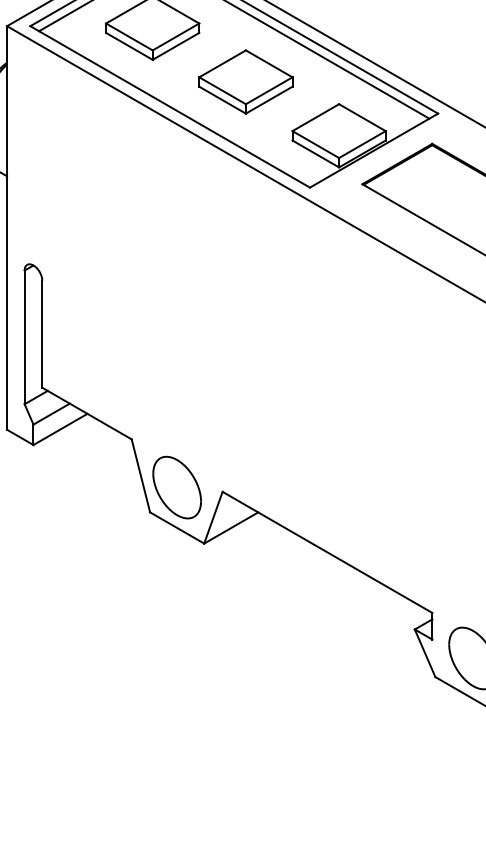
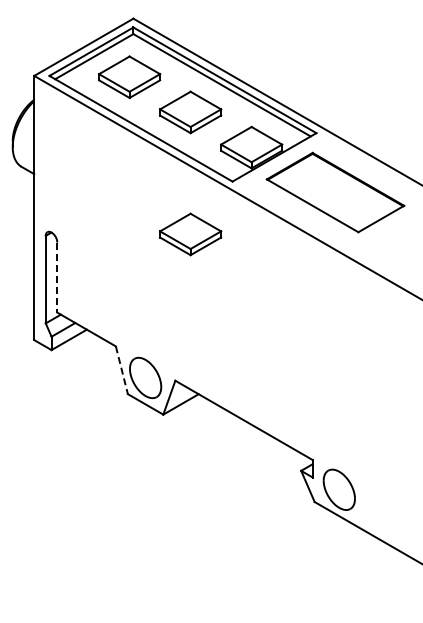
part: (245, 268) -> (190, 234), added
line: (42, 335) -> (57, 278), solid -> dashed
line: (140, 476) -> (121, 370), solid -> dashed

